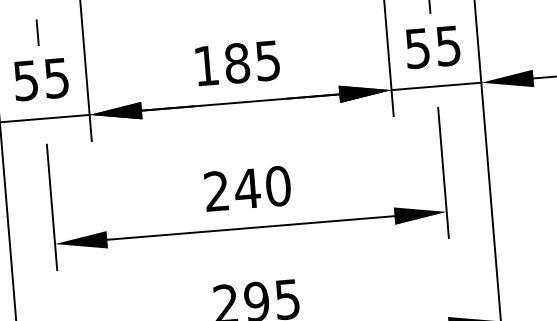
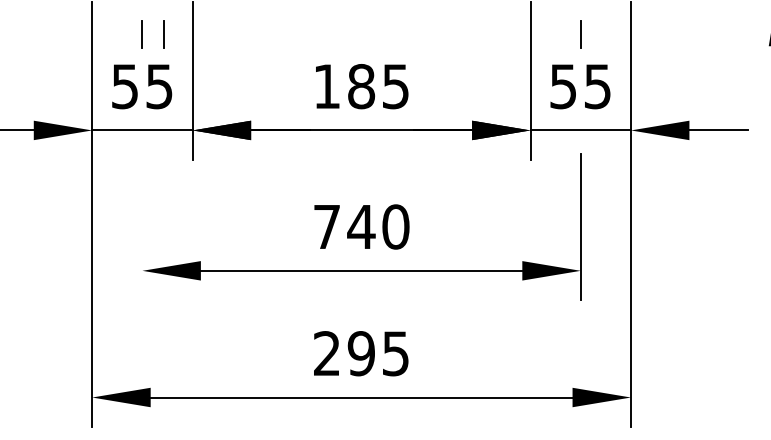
line: (56, 31) -> (163, 34), added
text: (216, 190) -> (326, 226), 240 -> 740
line: (52, 207) -> (142, 229), removed

